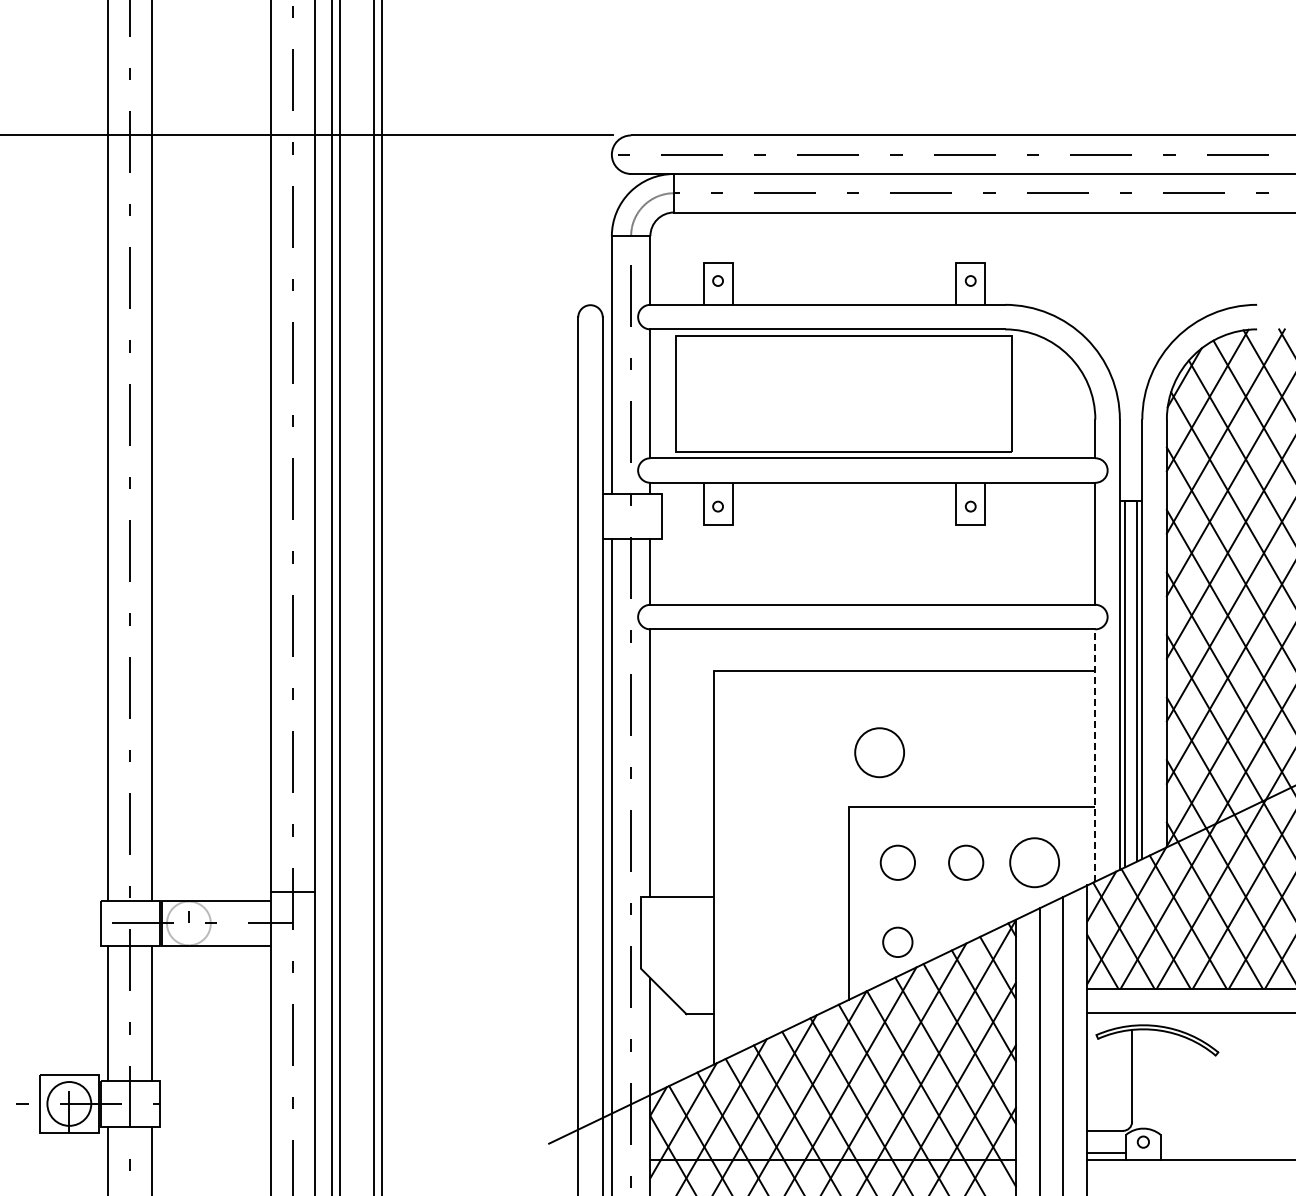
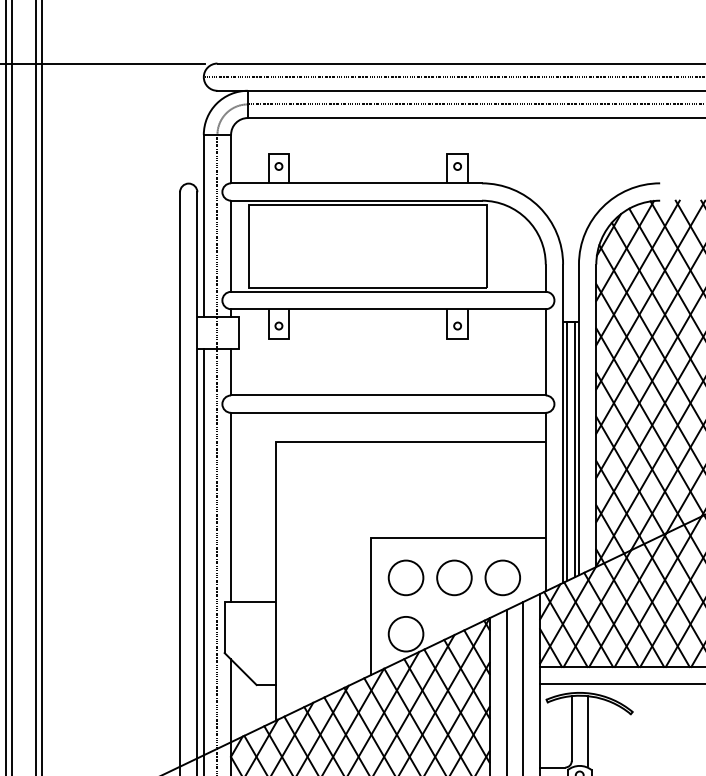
circle: (879, 752) -> (393, 499), removed
line: (1095, 755) -> (545, 502), dashed -> solid
circle: (897, 862) -> (405, 577), size x1.43
circle: (965, 862) -> (453, 577), size x1.43
circle: (897, 941) -> (405, 633), size x1.67
line: (1154, 1078) -> (587, 730), added

